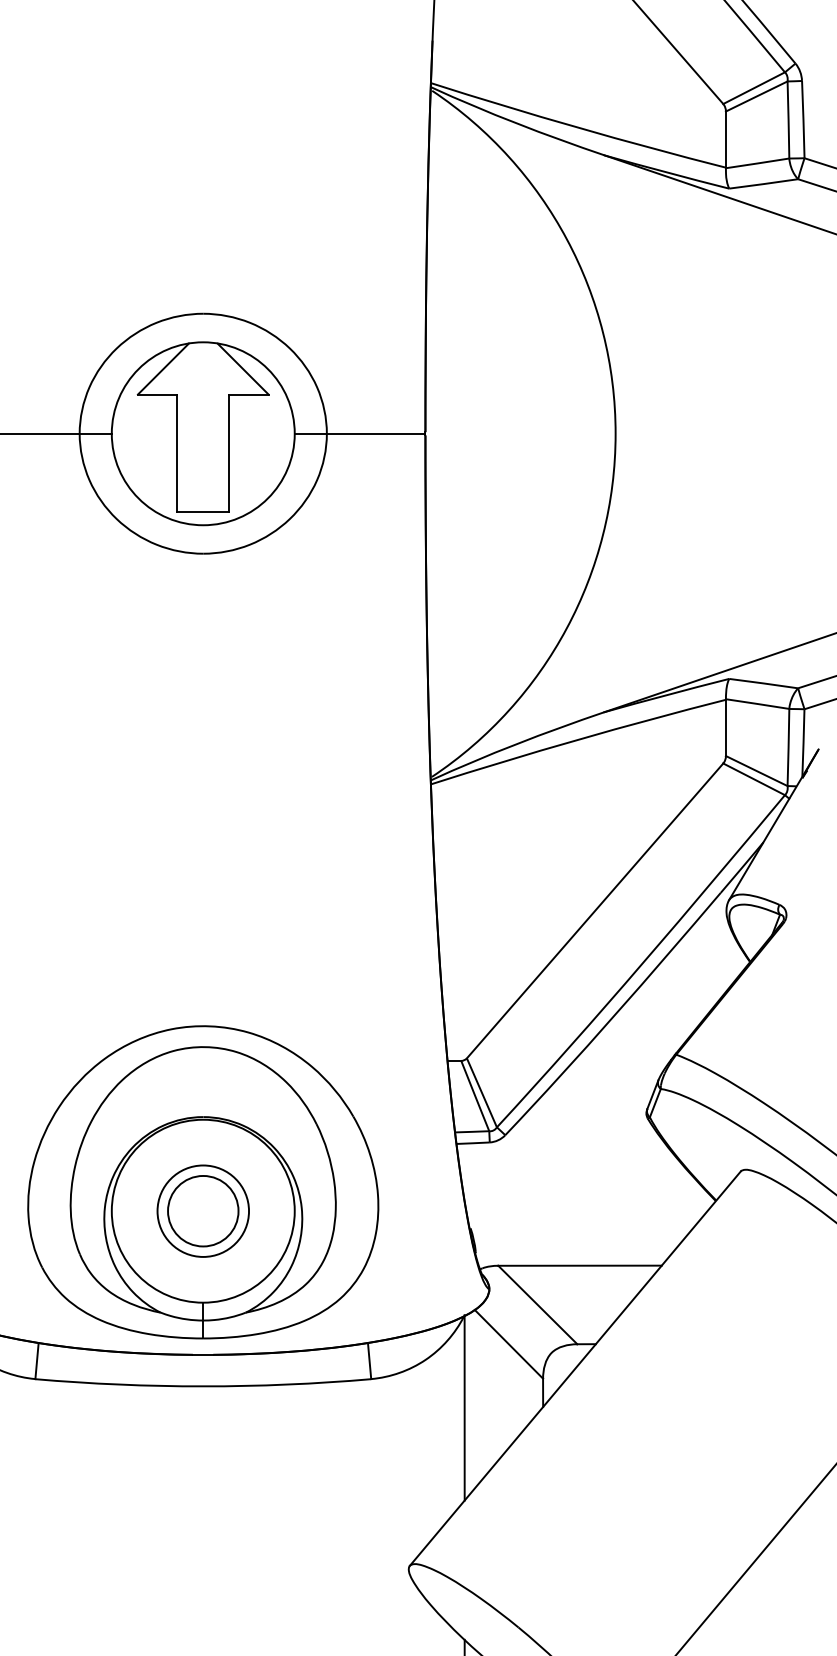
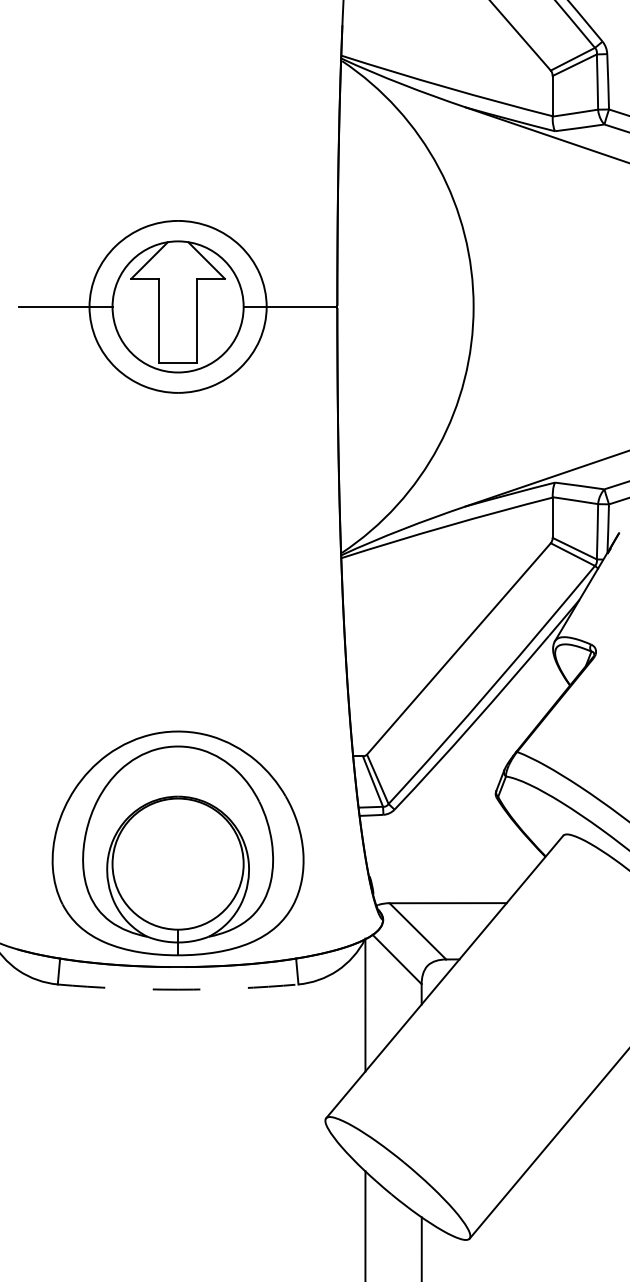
part: (202, 1210) -> (177, 863), removed
arc: (203, 1386) -> (178, 989), solid -> dashed

